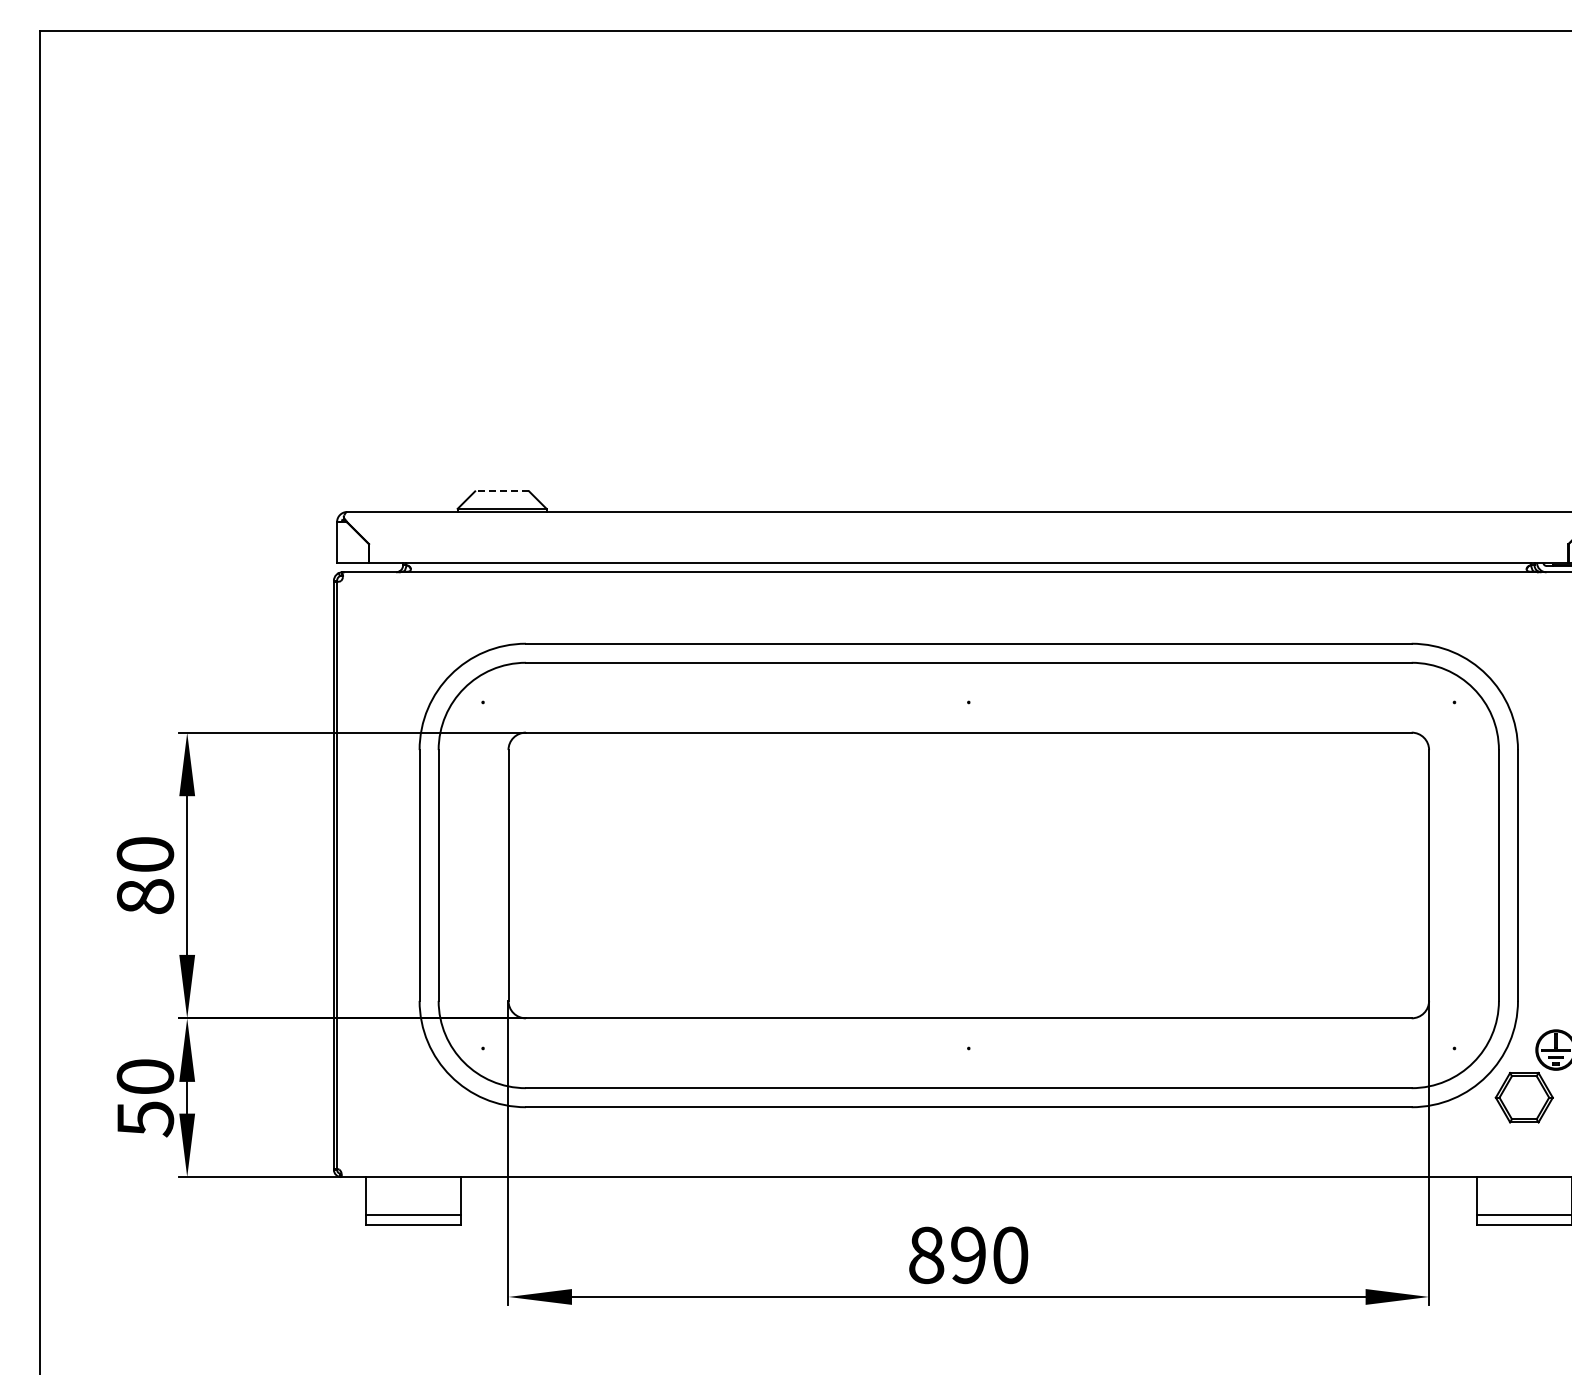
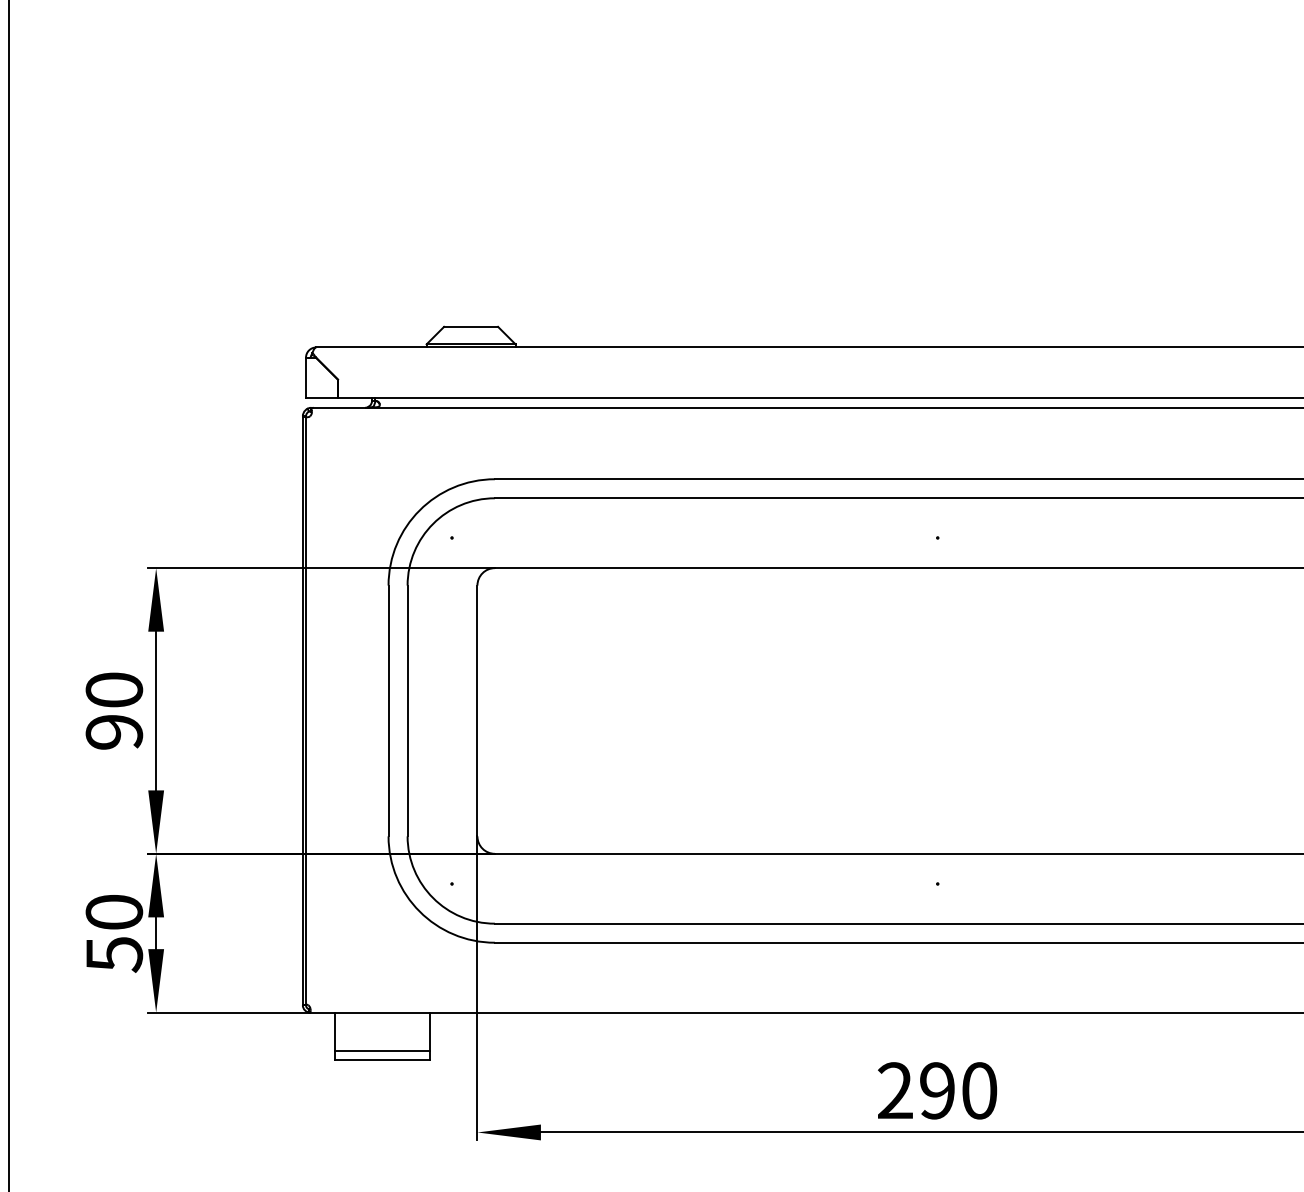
line: (502, 491) -> (471, 327), dashed -> solid
text: (145, 896) -> (114, 732), 80 -> 90
text: (926, 1255) -> (895, 1091), 890 -> 290

